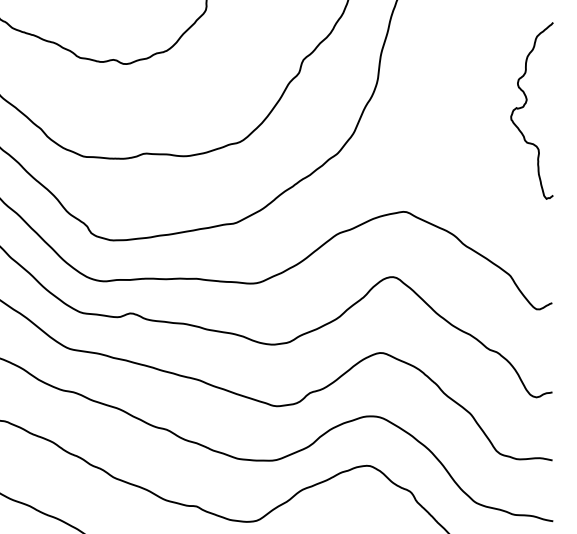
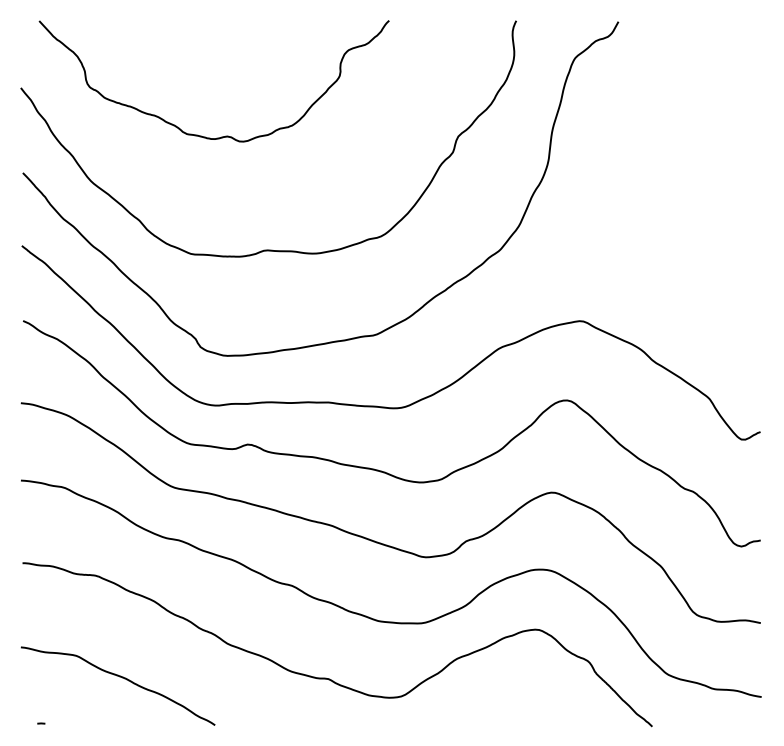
curve: (524, 106) -> (726, 193), removed

